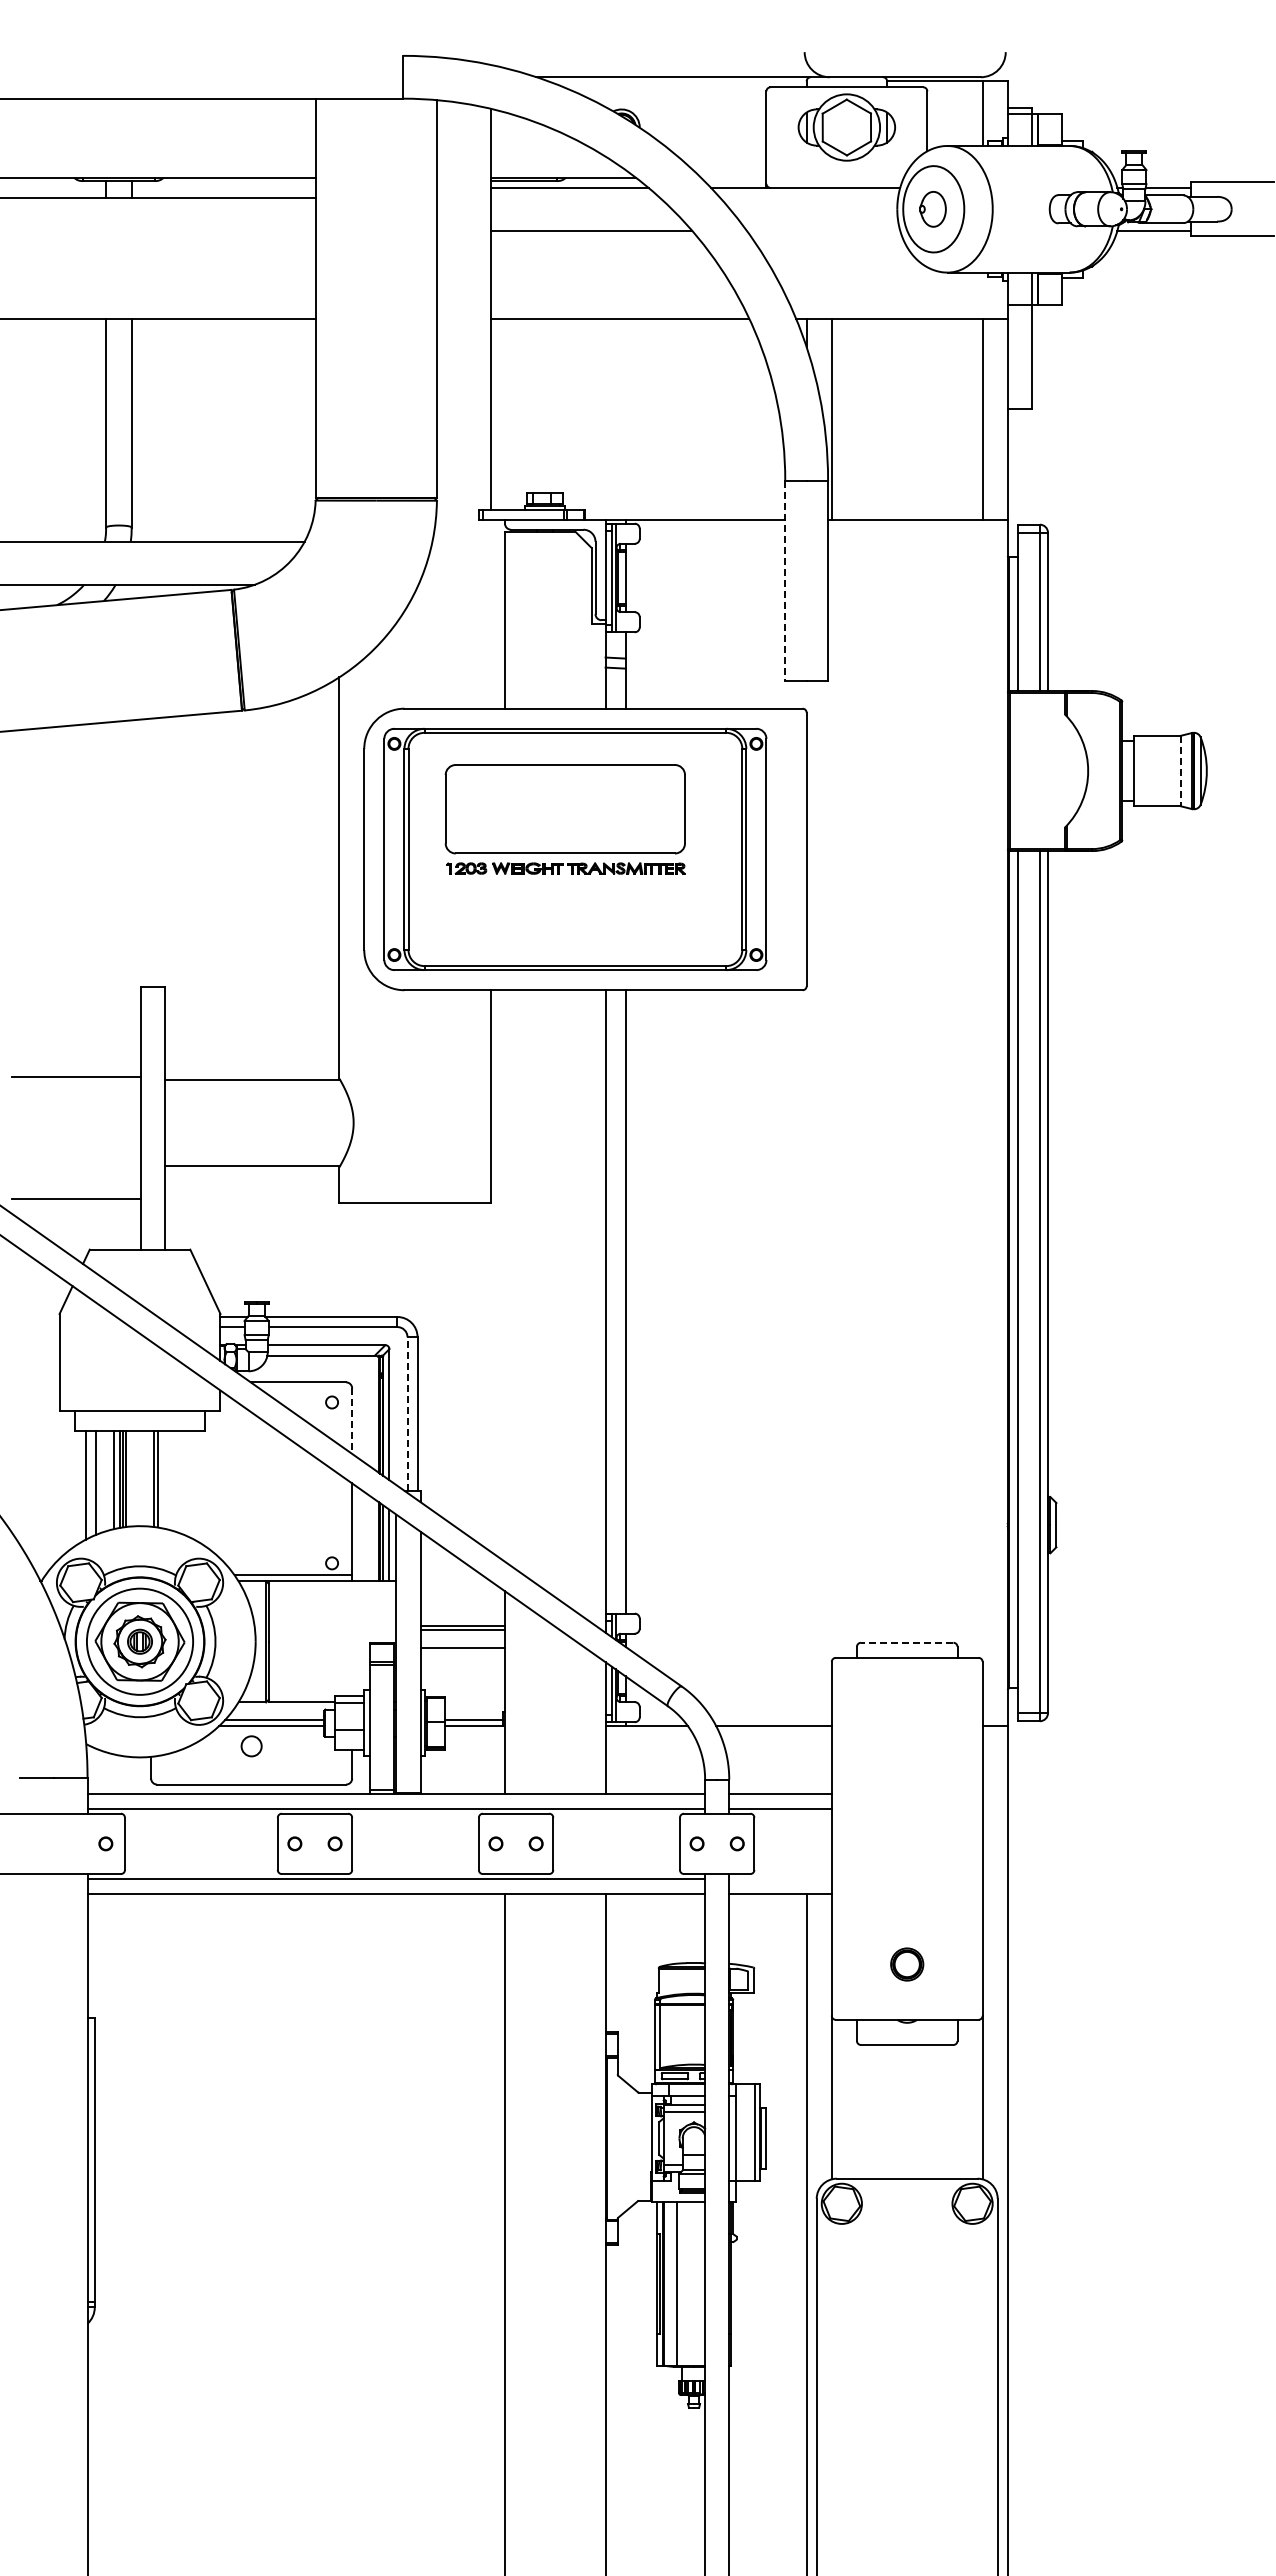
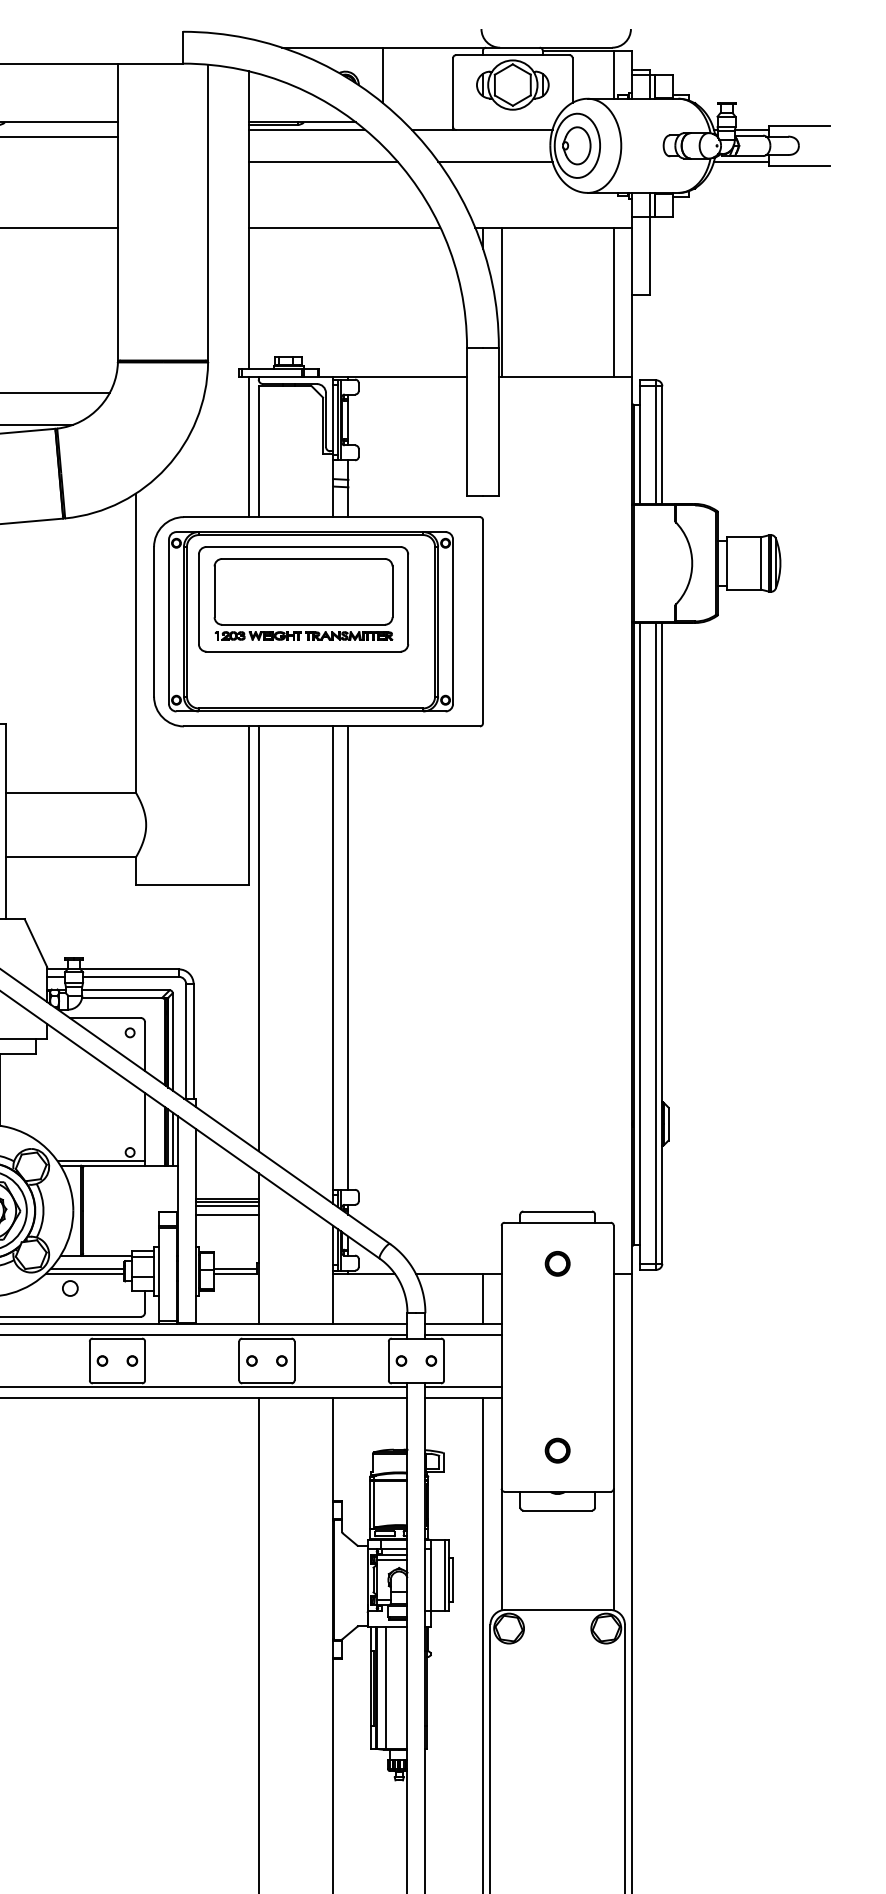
line: (671, 114) -> (382, 75), added
part: (932, 209) -> (576, 146), size x1.43
line: (823, 230) -> (495, 161), added
line: (785, 580) -> (467, 421), dashed -> solid
line: (491, 613) -> (248, 446), added
line: (1180, 771) -> (760, 563), dashed -> solid
part: (564, 819) -> (302, 599), added
line: (505, 1275) -> (259, 938), added
line: (407, 1414) -> (186, 1041), dashed -> solid
line: (352, 1421) -> (145, 1047), dashed -> solid
line: (462, 1635) -> (227, 1206), added
line: (906, 1642) -> (557, 1211), dashed -> solid
part: (907, 1713) -> (557, 1264), added
line: (806, 1759) -> (482, 1298), added
line: (780, 1879) -> (463, 1387), added

